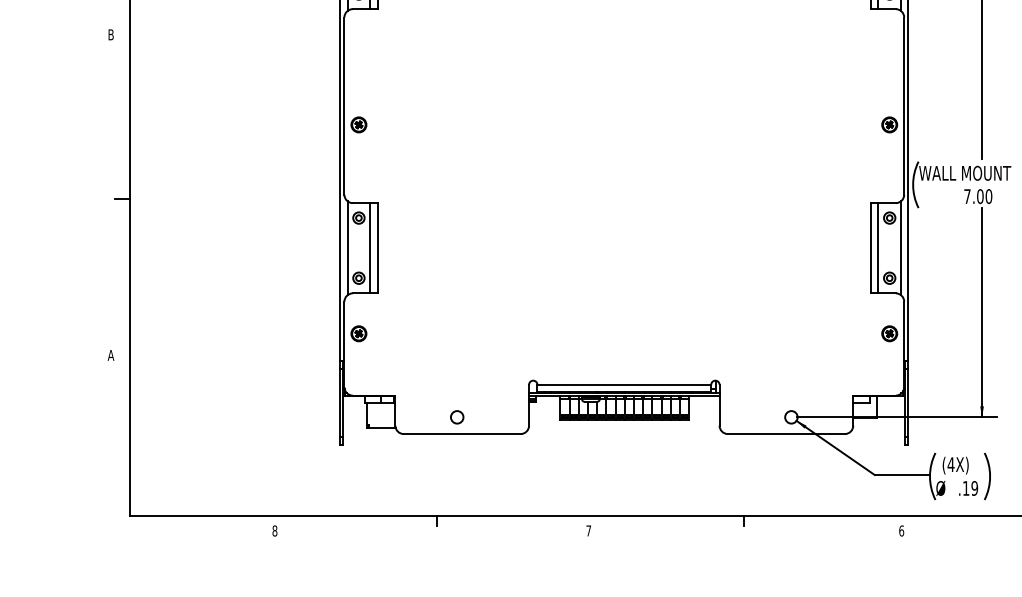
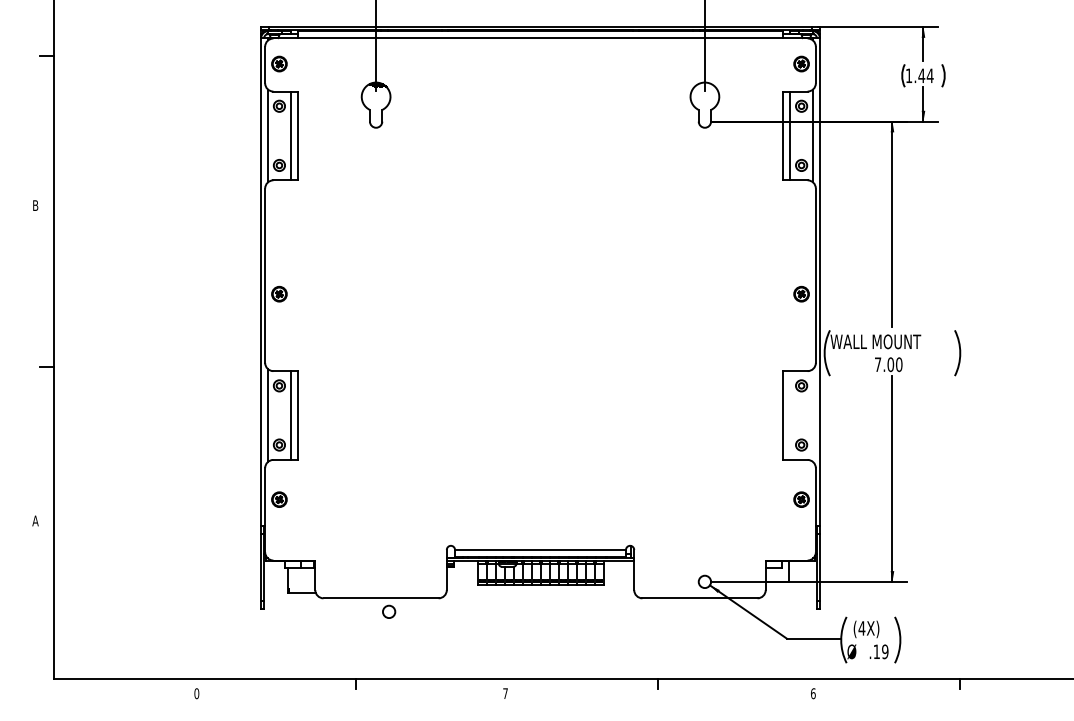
line: (878, 248) -> (790, 415), removed
line: (900, 248) -> (812, 415), removed
circle: (457, 416) -> (389, 611), moved
text: (274, 530) -> (196, 693), 8 -> 0

